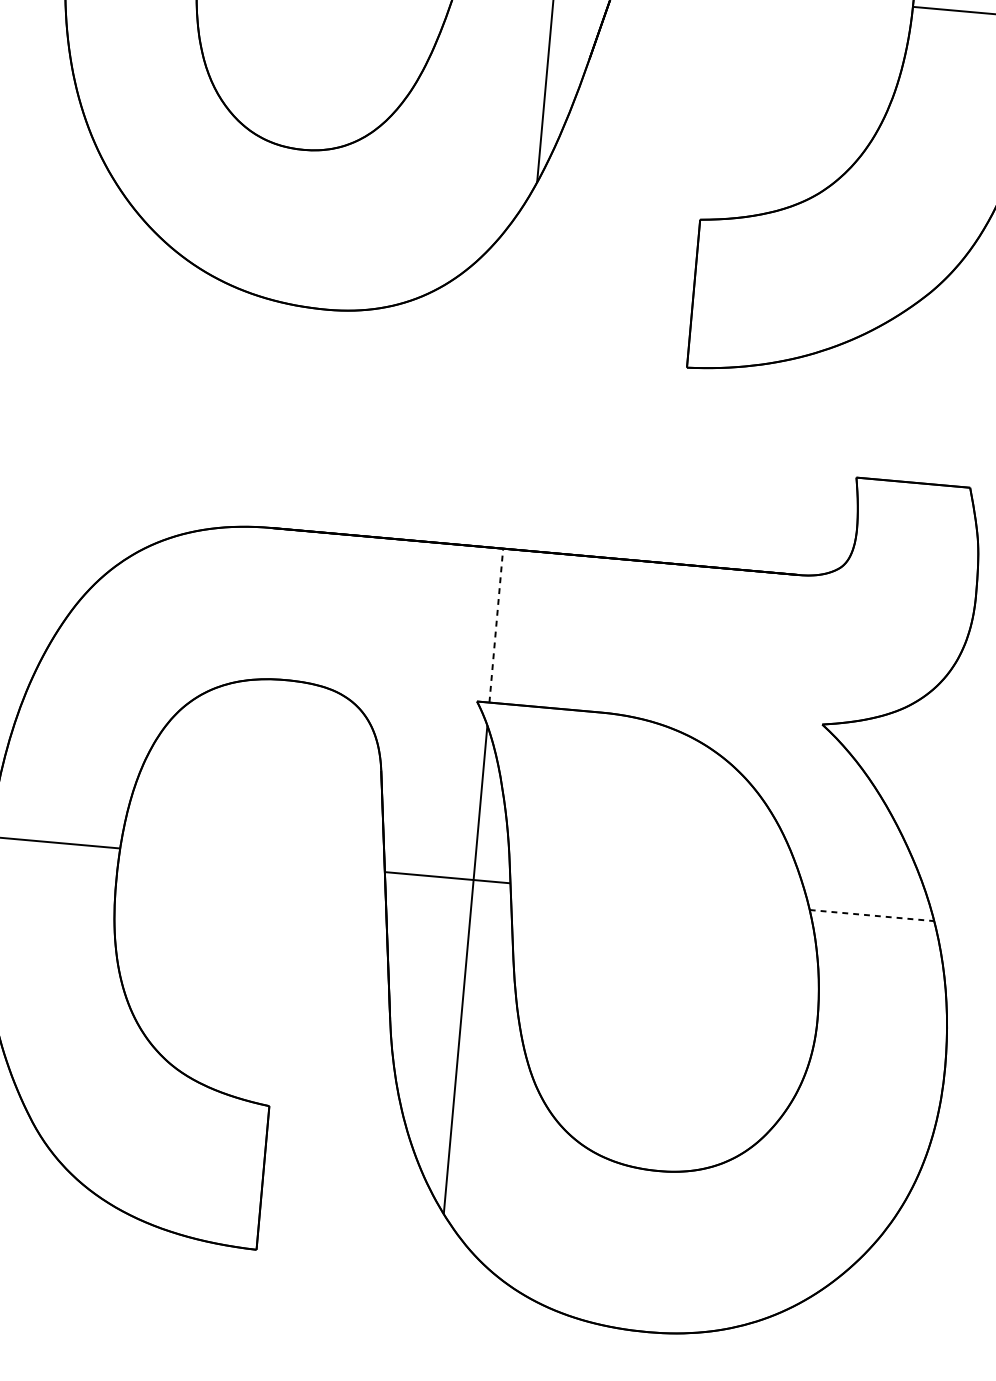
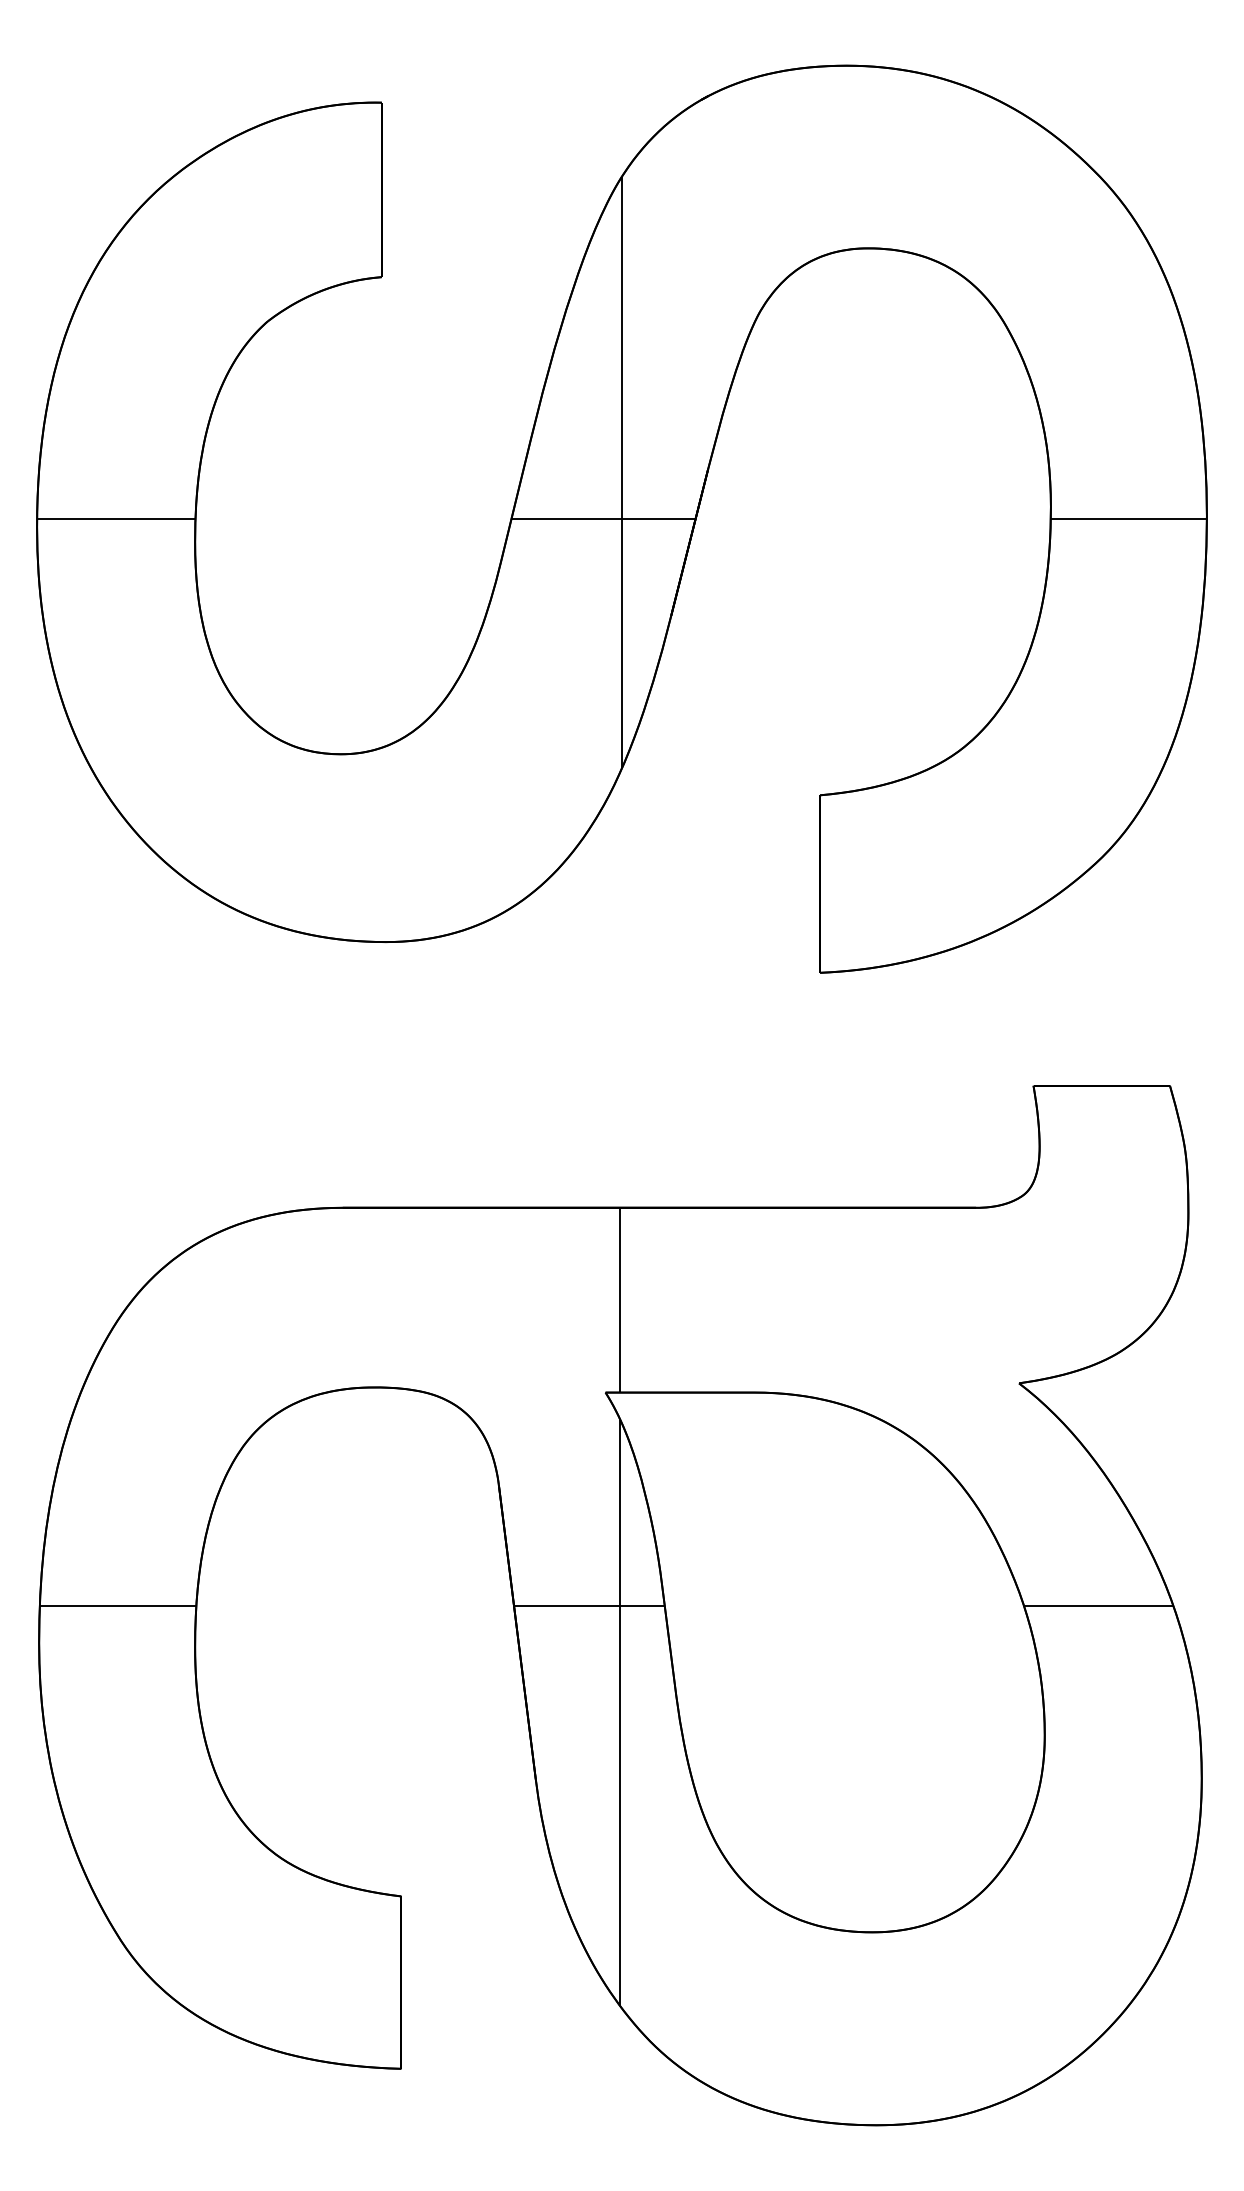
line: (496, 625) -> (620, 1299), dashed -> solid
line: (871, 915) -> (1098, 1605), dashed -> solid

